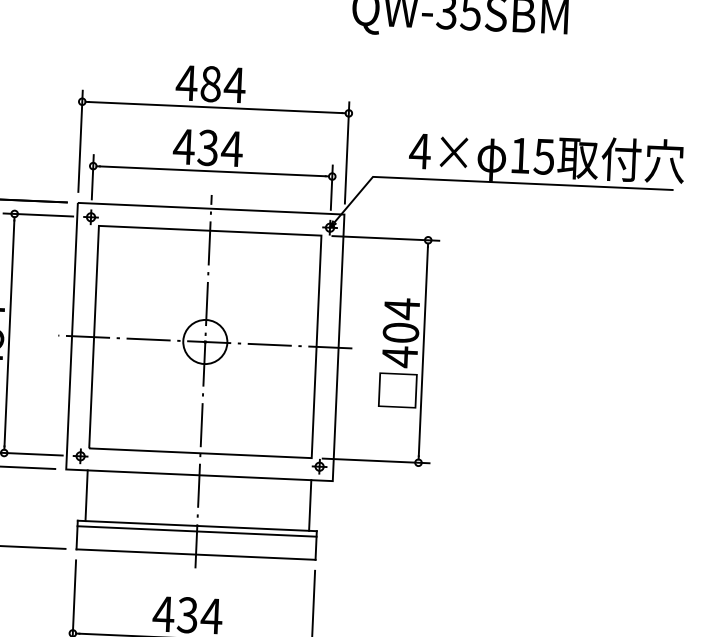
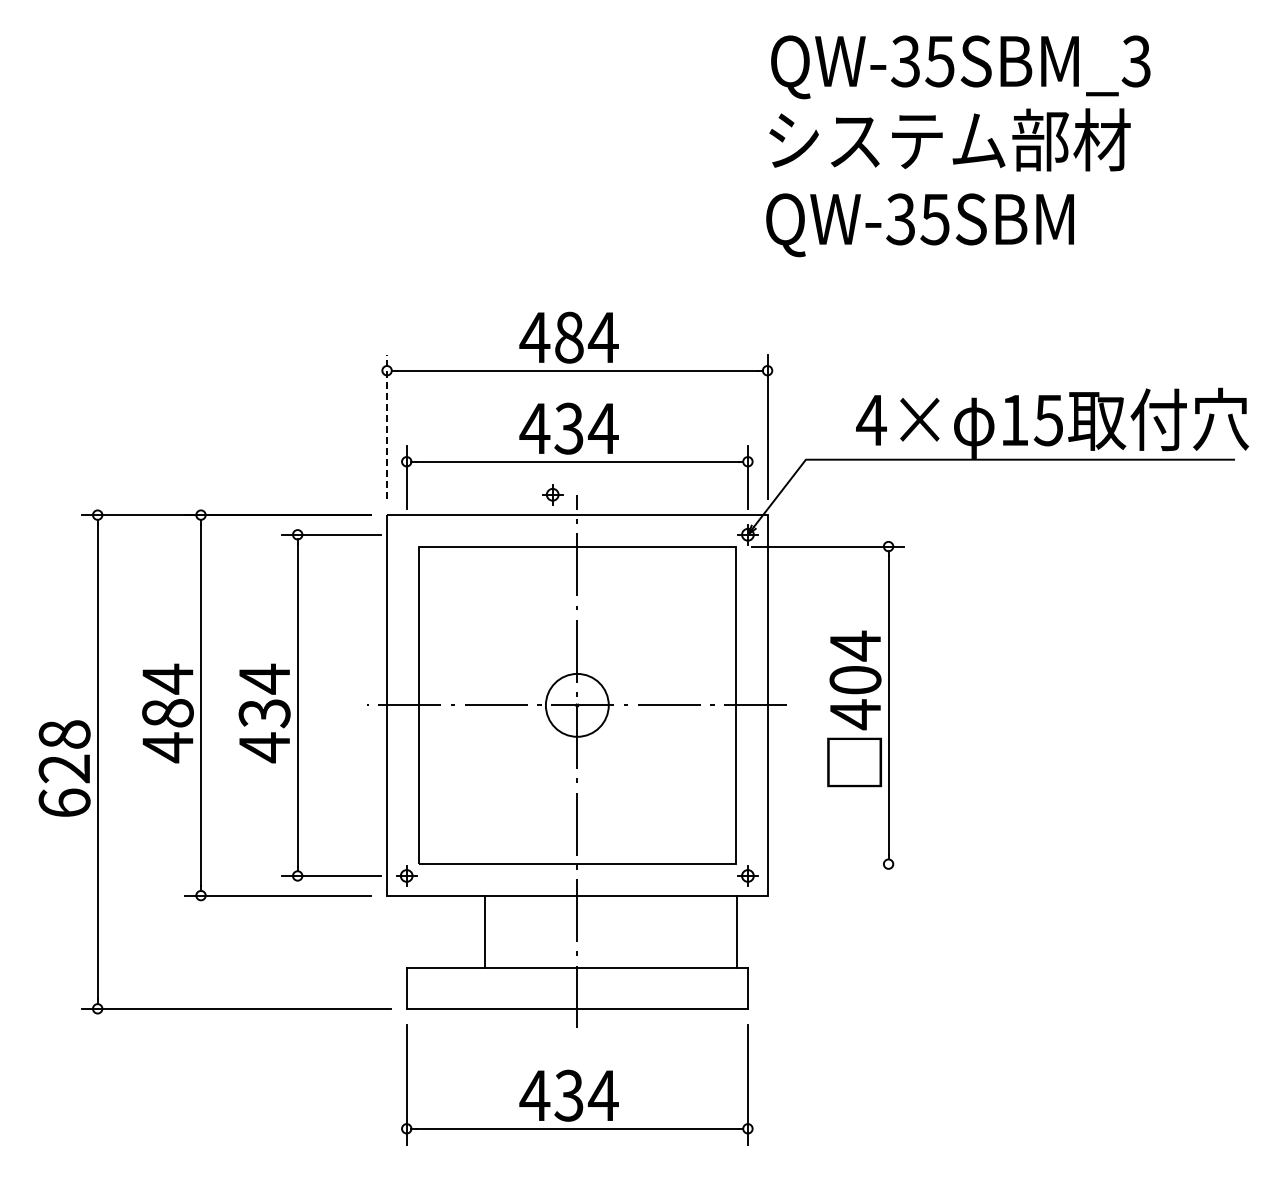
line: (80, 140) -> (387, 426), solid -> dashed
part: (90, 217) -> (552, 494), moved
line: (375, 461) -> (827, 864), removed
line: (86, 495) -> (484, 931), moved
line: (196, 531) -> (576, 975), removed

